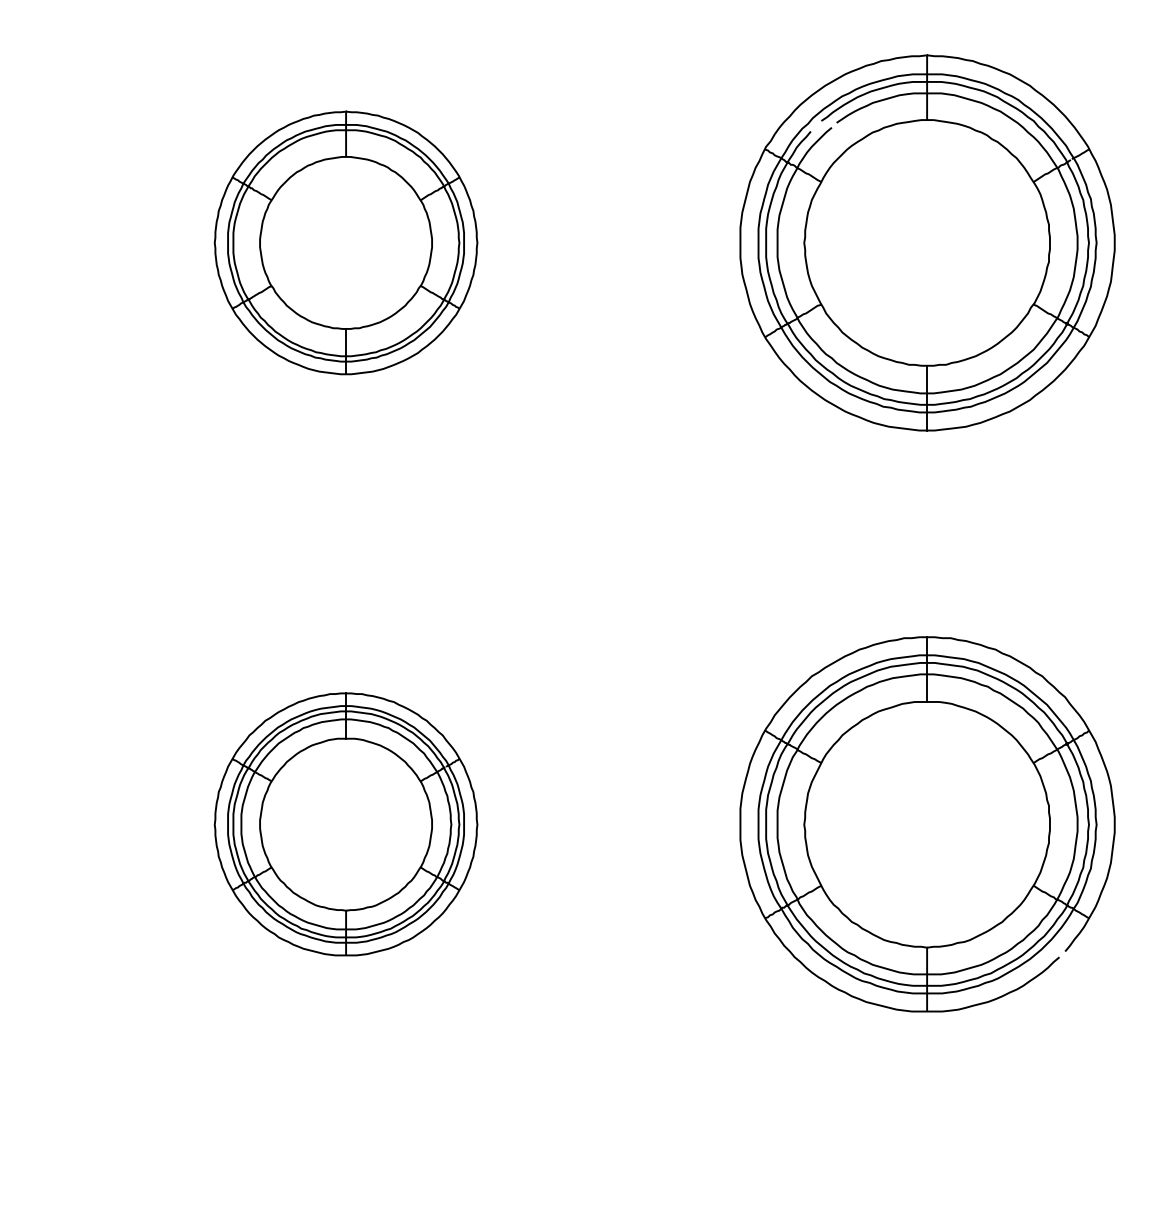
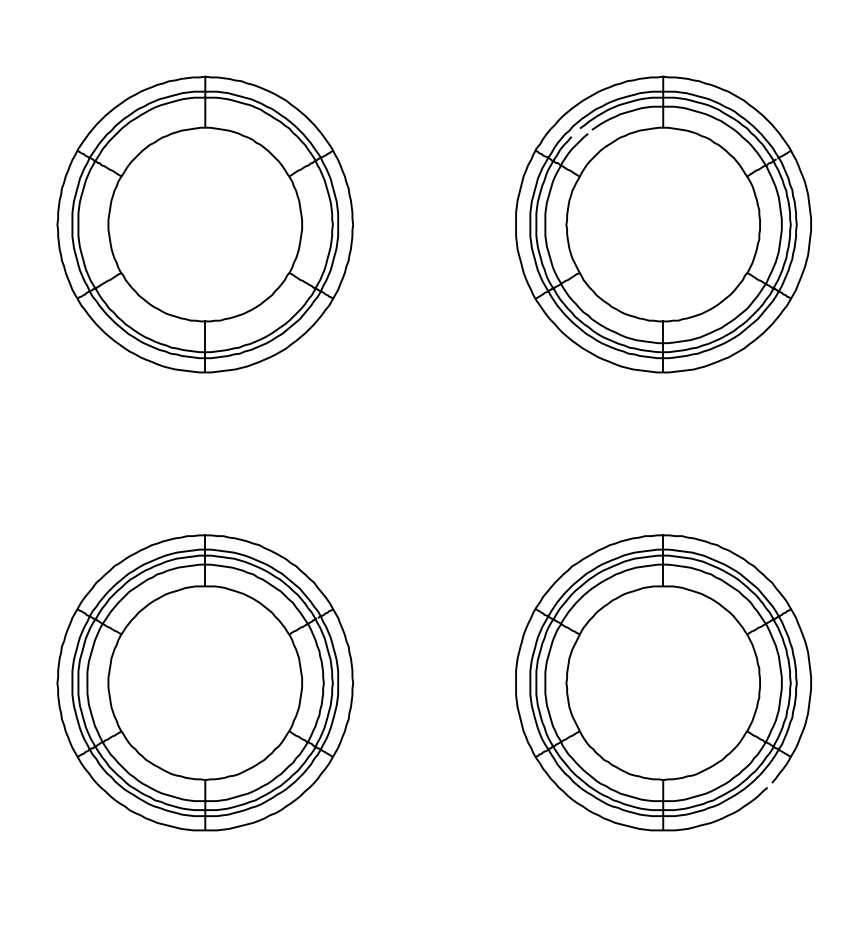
part: (345, 242) -> (204, 224), size x1.43
part: (345, 824) -> (204, 682), size x1.43

